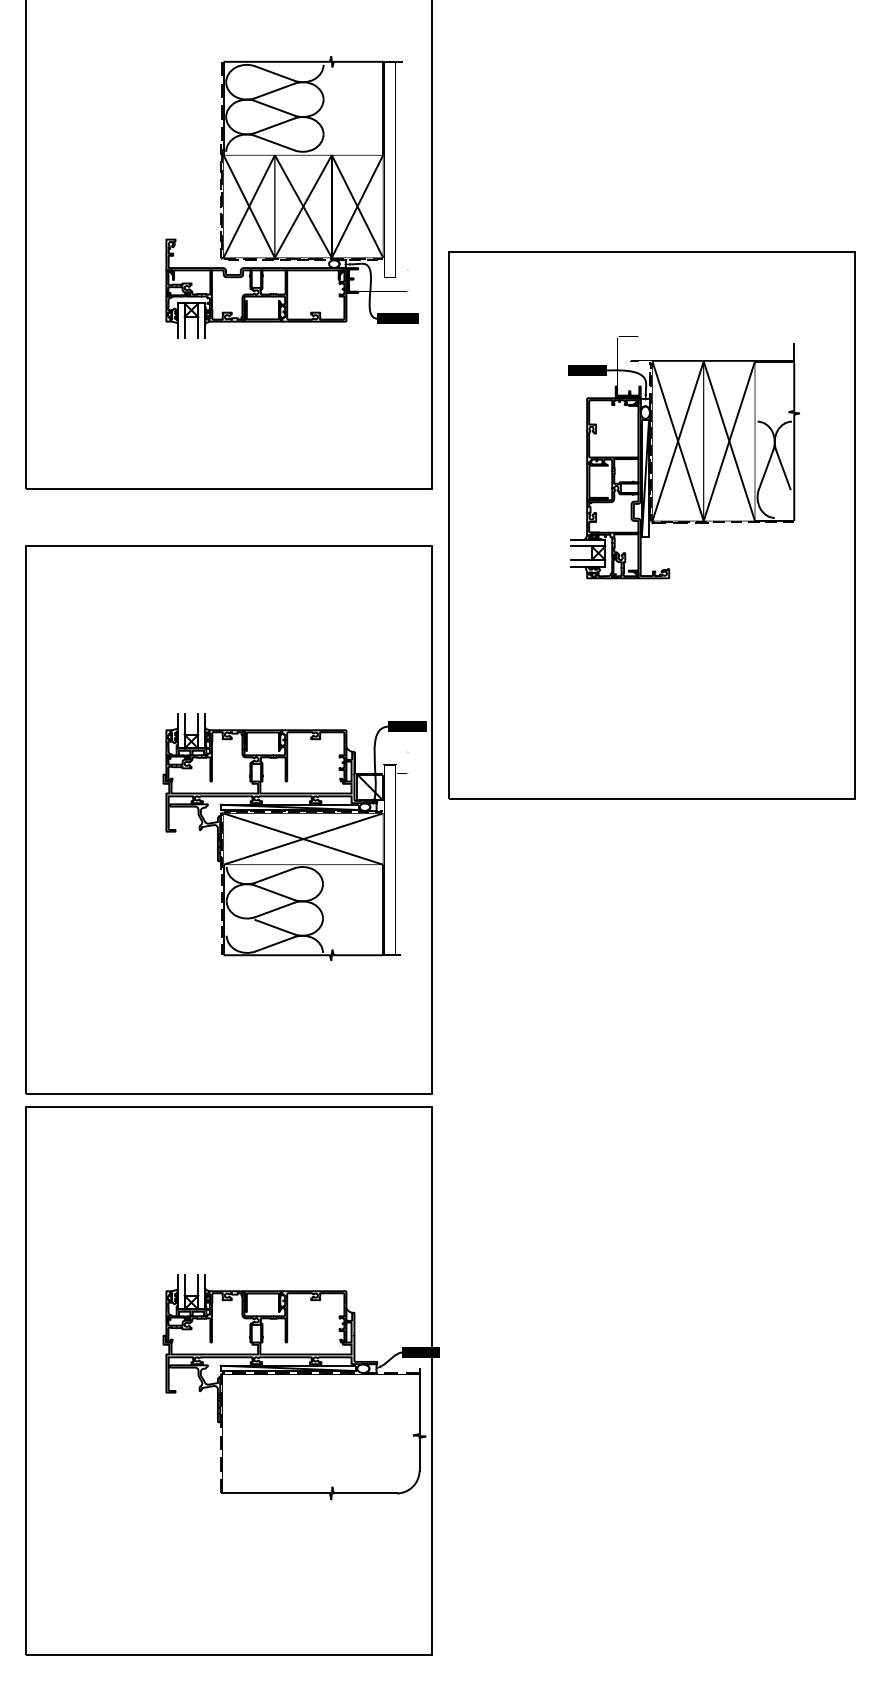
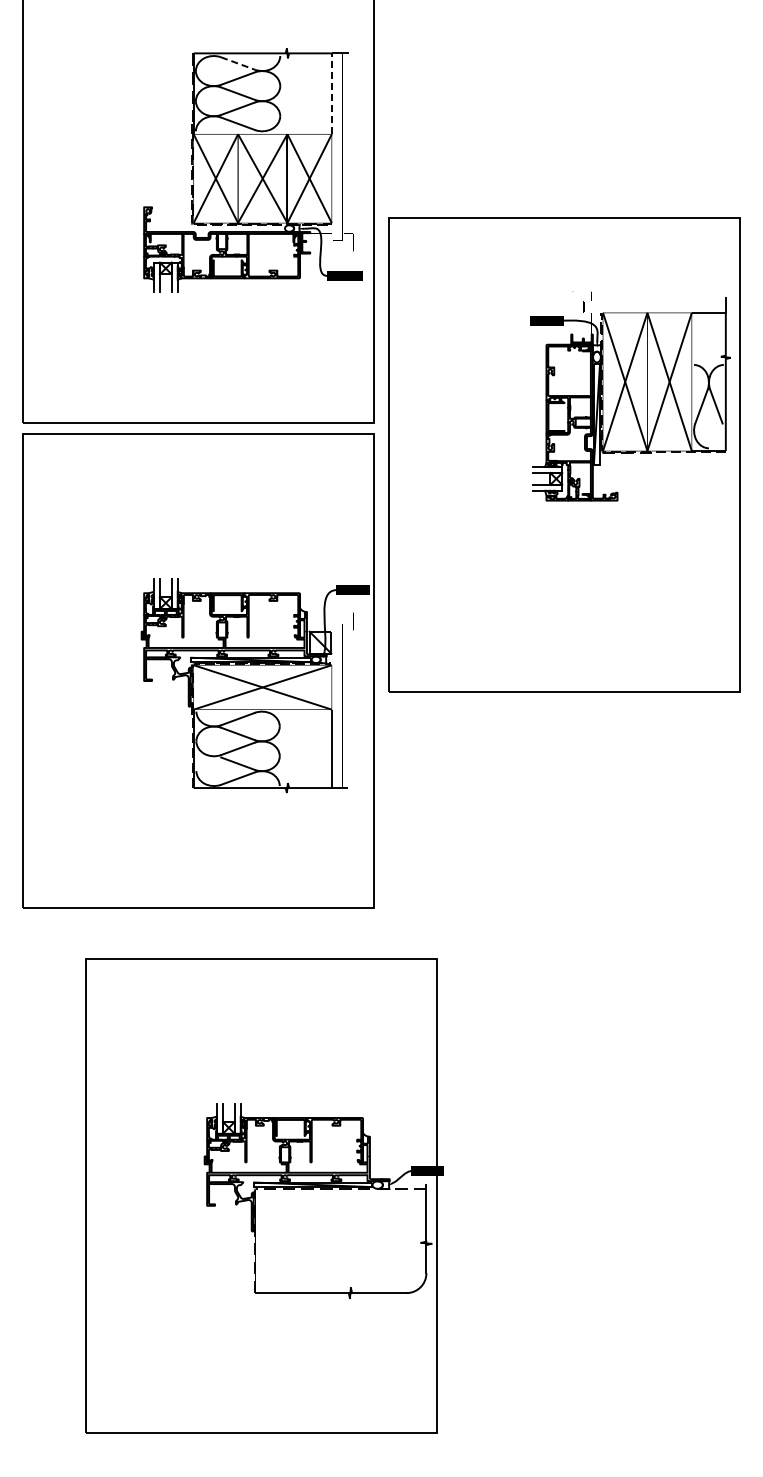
line: (275, 73) -> (238, 63), solid -> dashed
line: (382, 108) -> (331, 93), solid -> dashed
part: (684, 458) -> (630, 396), moved
part: (229, 819) -> (198, 670), moved
part: (232, 1380) -> (264, 1195), moved

